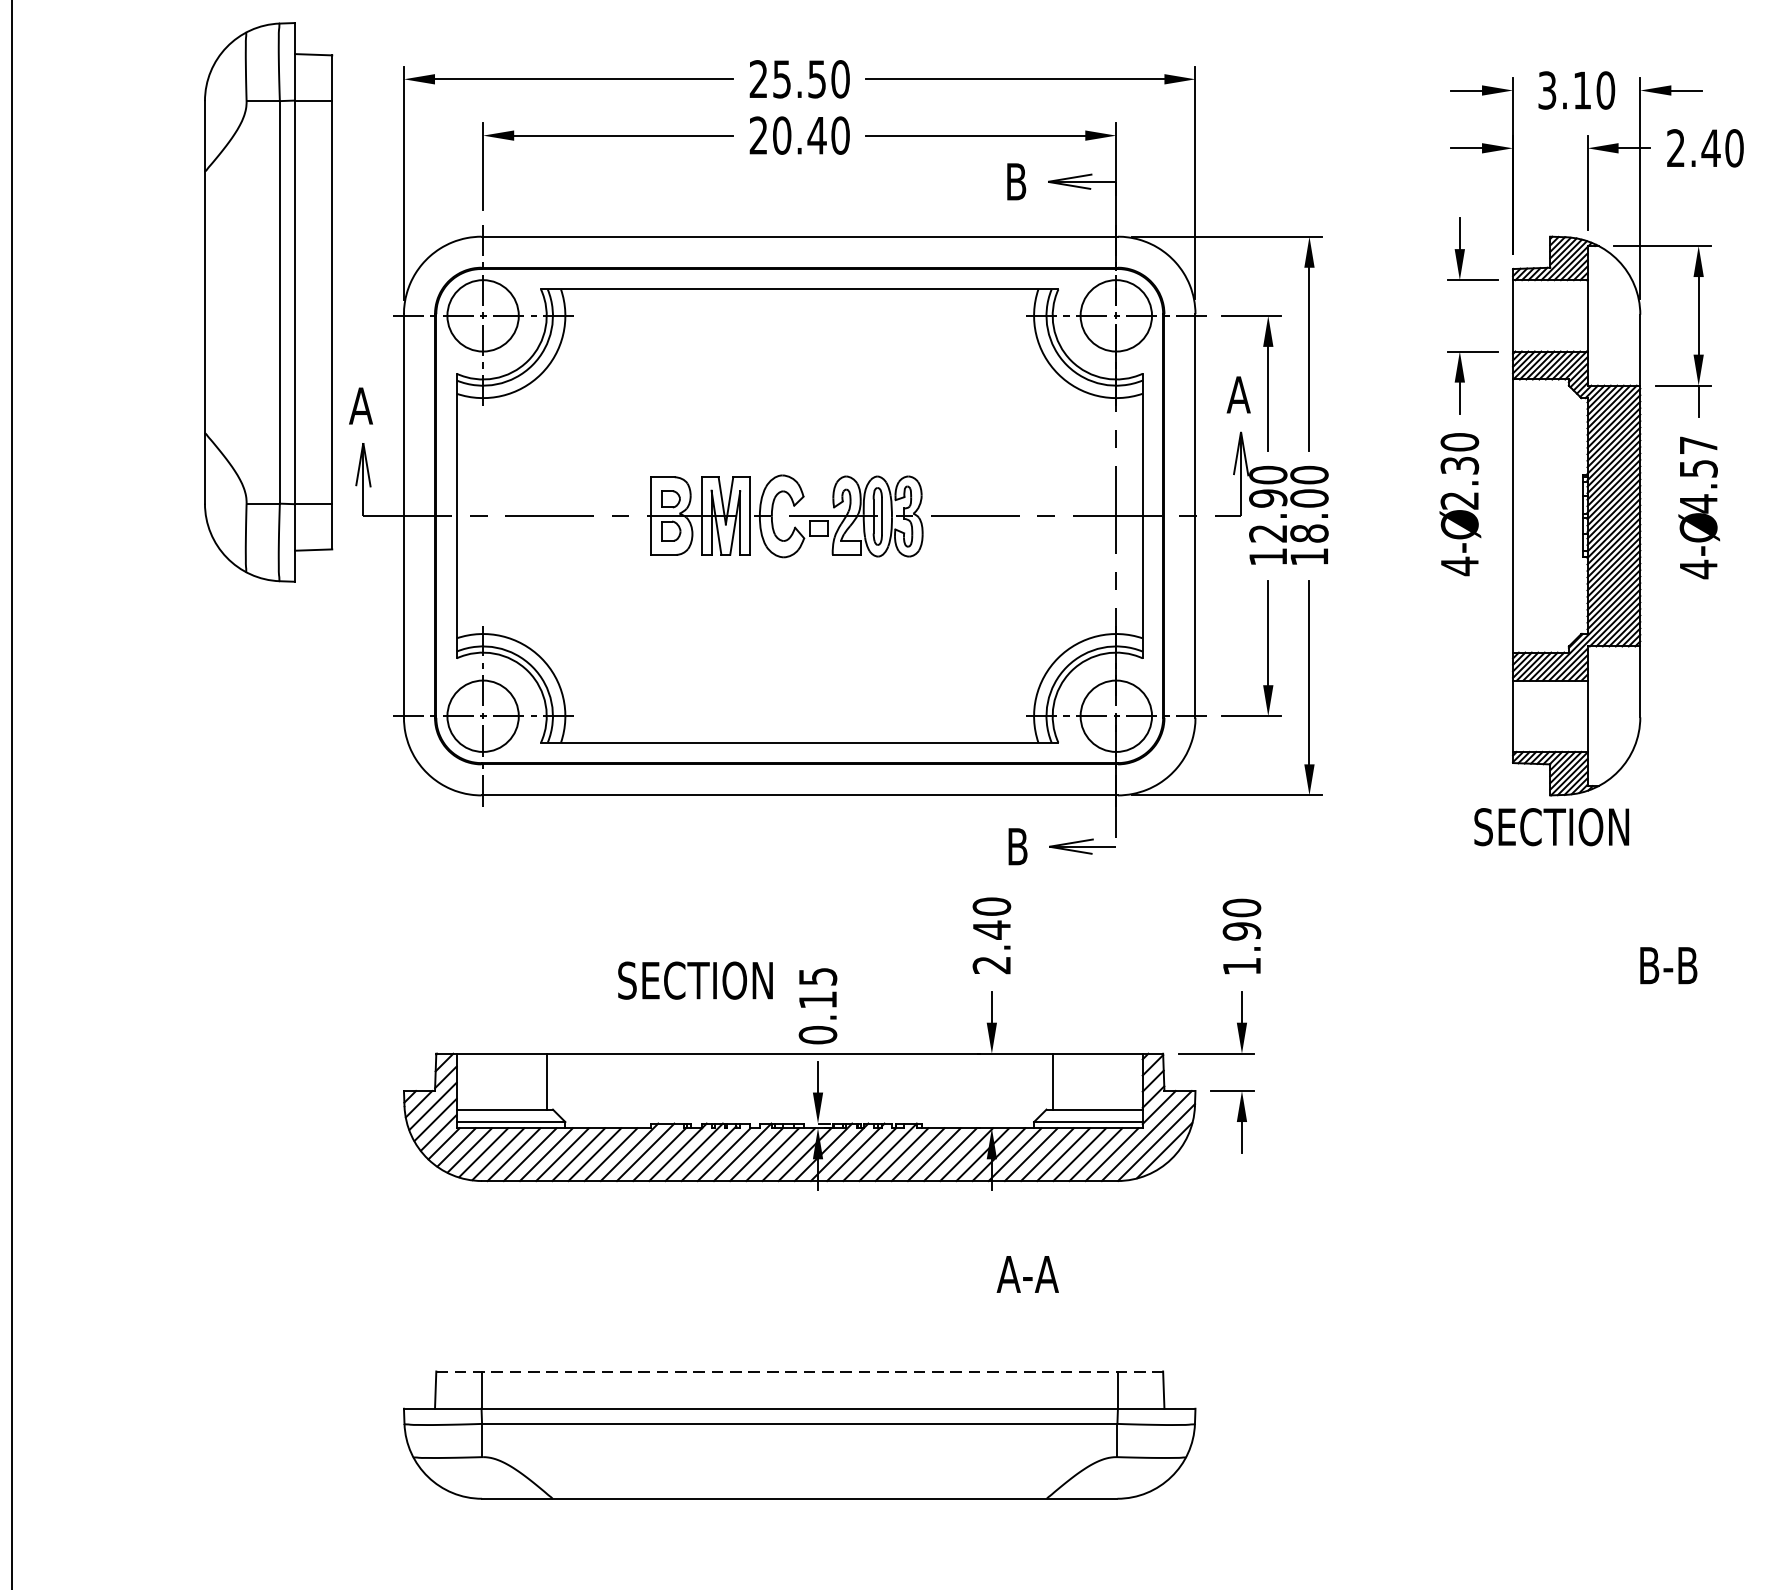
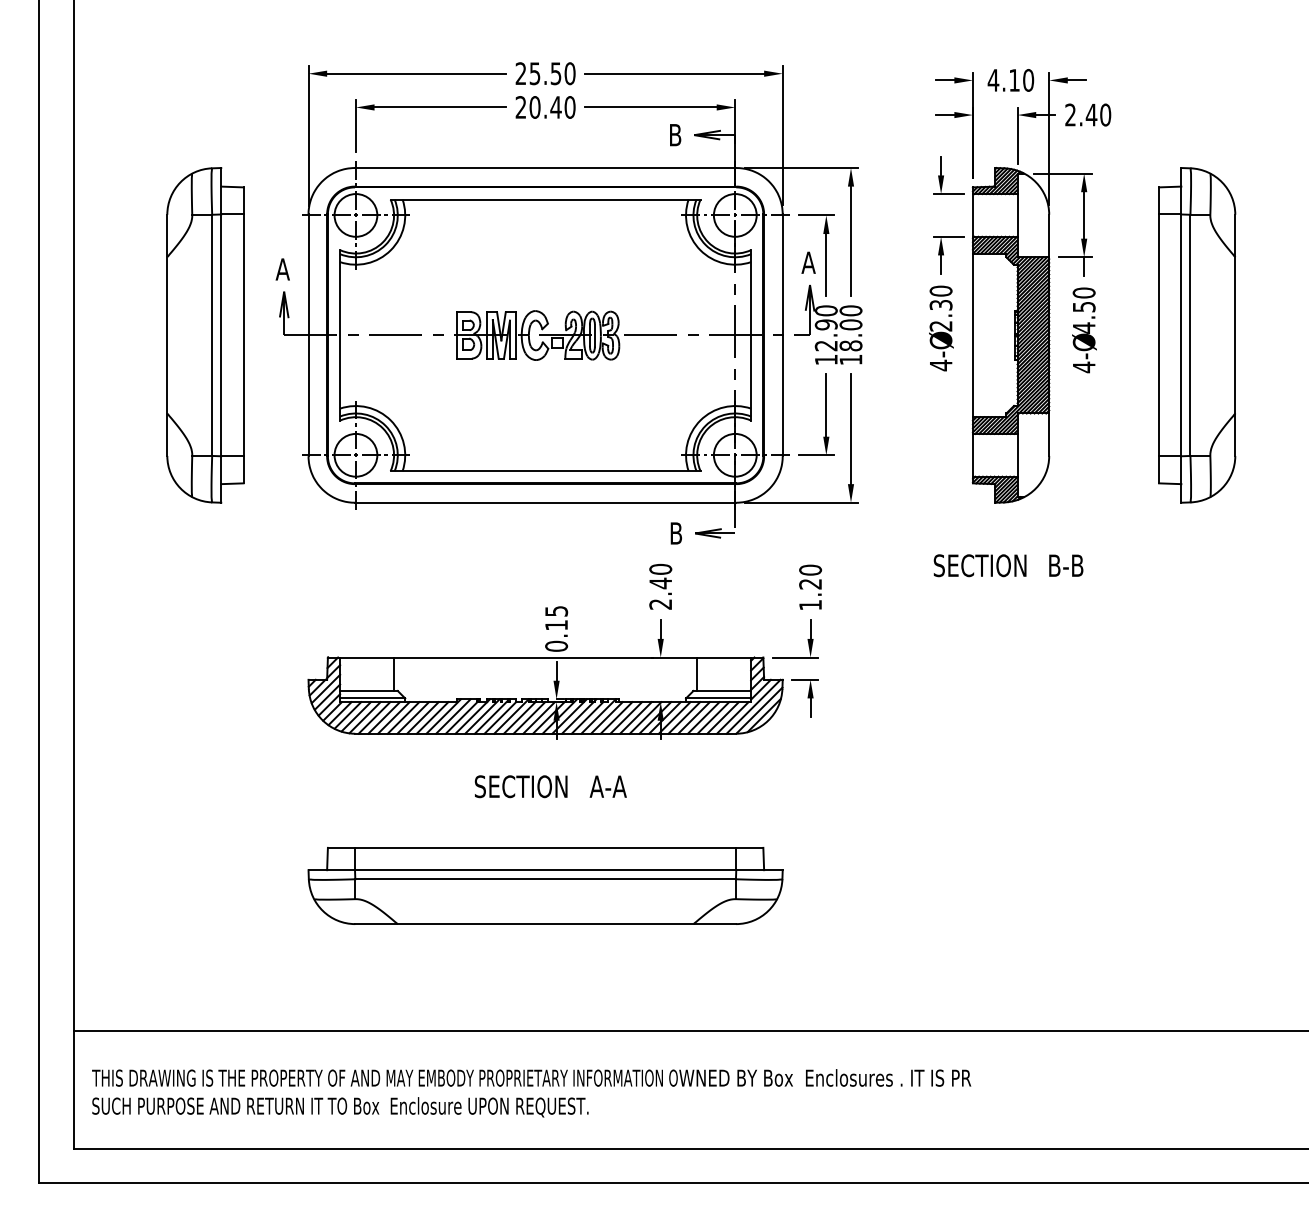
text: (1547, 90) -> (993, 80), 3.10 -> 4.10
part: (268, 302) -> (205, 335), moved
text: (1697, 444) -> (1083, 292), 4.57 -> 4.50
text: (1550, 826) -> (979, 565), moved
text: (1241, 930) -> (810, 583), 1.90 -> 1.20
text: (1669, 965) -> (1066, 565), moved
text: (694, 980) -> (520, 786), moved
text: (1026, 1274) -> (607, 786), moved
line: (799, 1370) -> (545, 847), dashed -> solid

